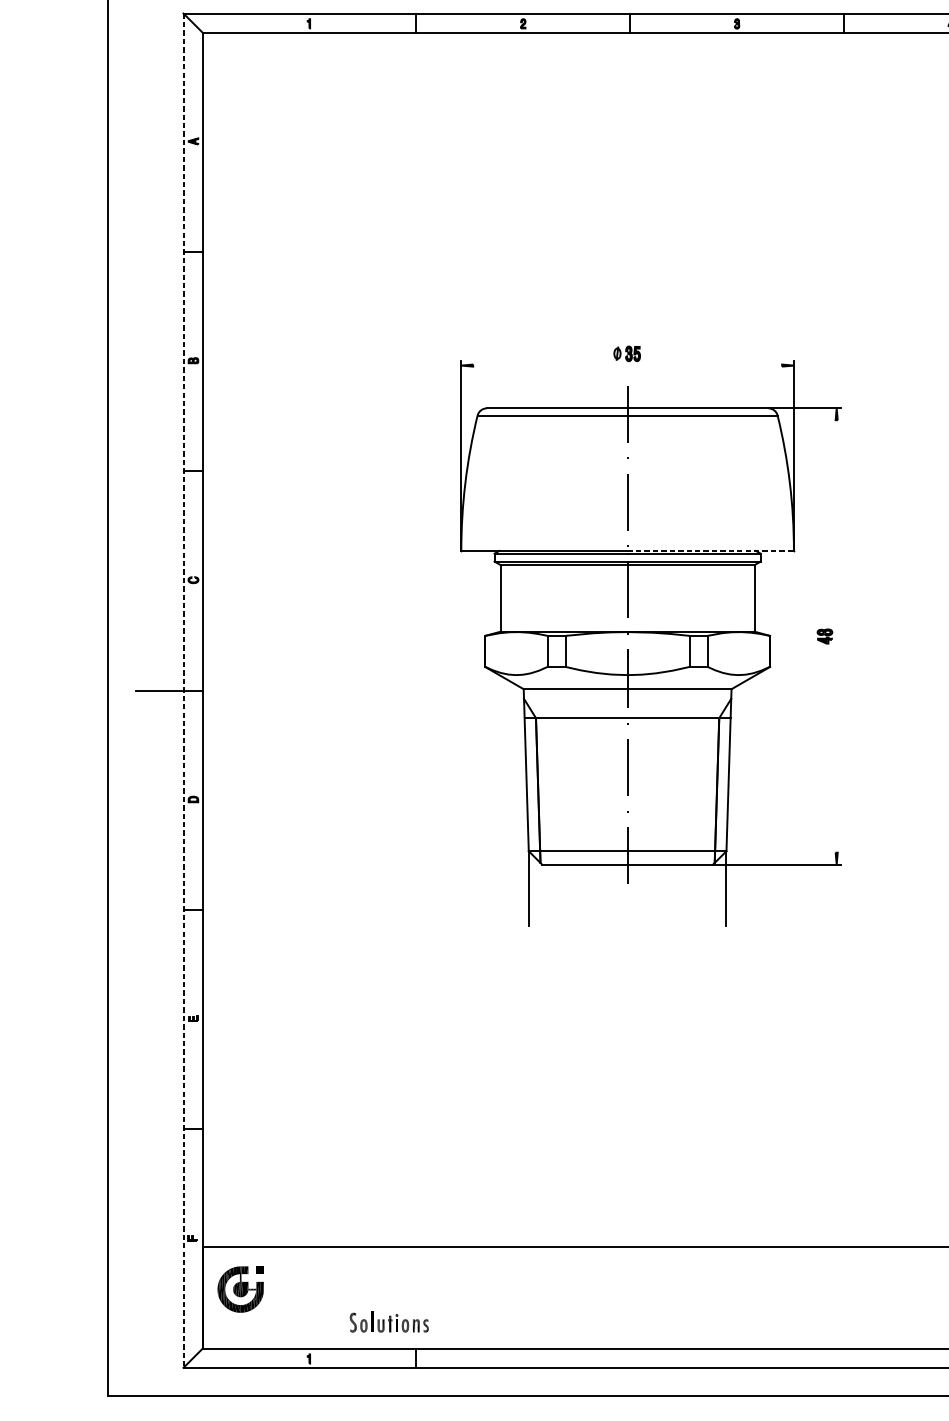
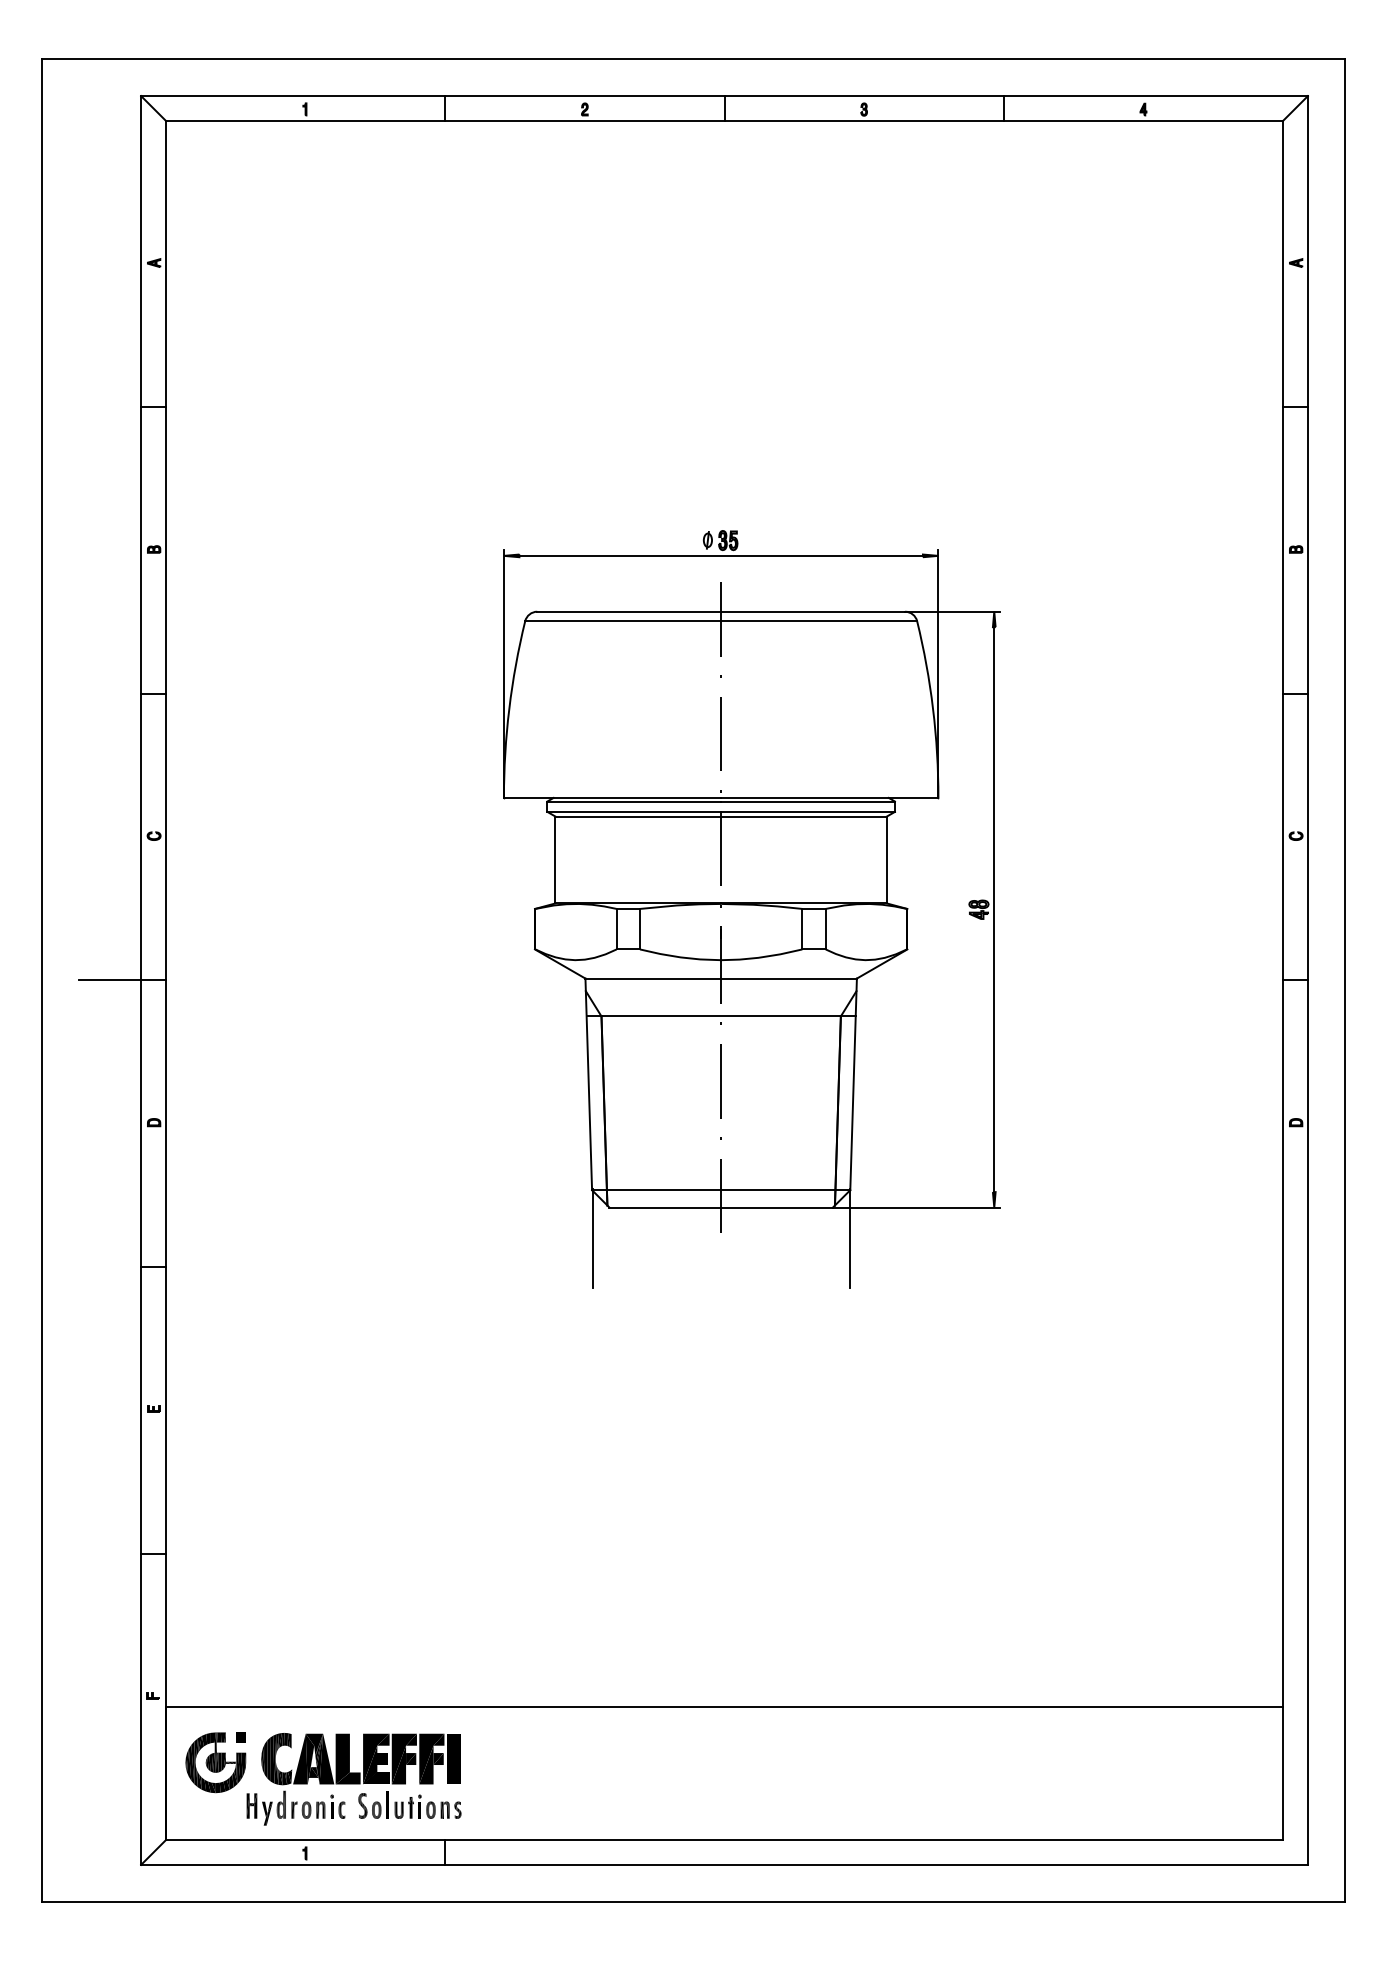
line: (627, 365) -> (720, 555), added
line: (710, 550) -> (829, 797), dashed -> solid
line: (836, 636) -> (994, 909), added
line: (183, 690) -> (141, 980), dashed -> solid
part: (346, 1302) -> (353, 1779), added

